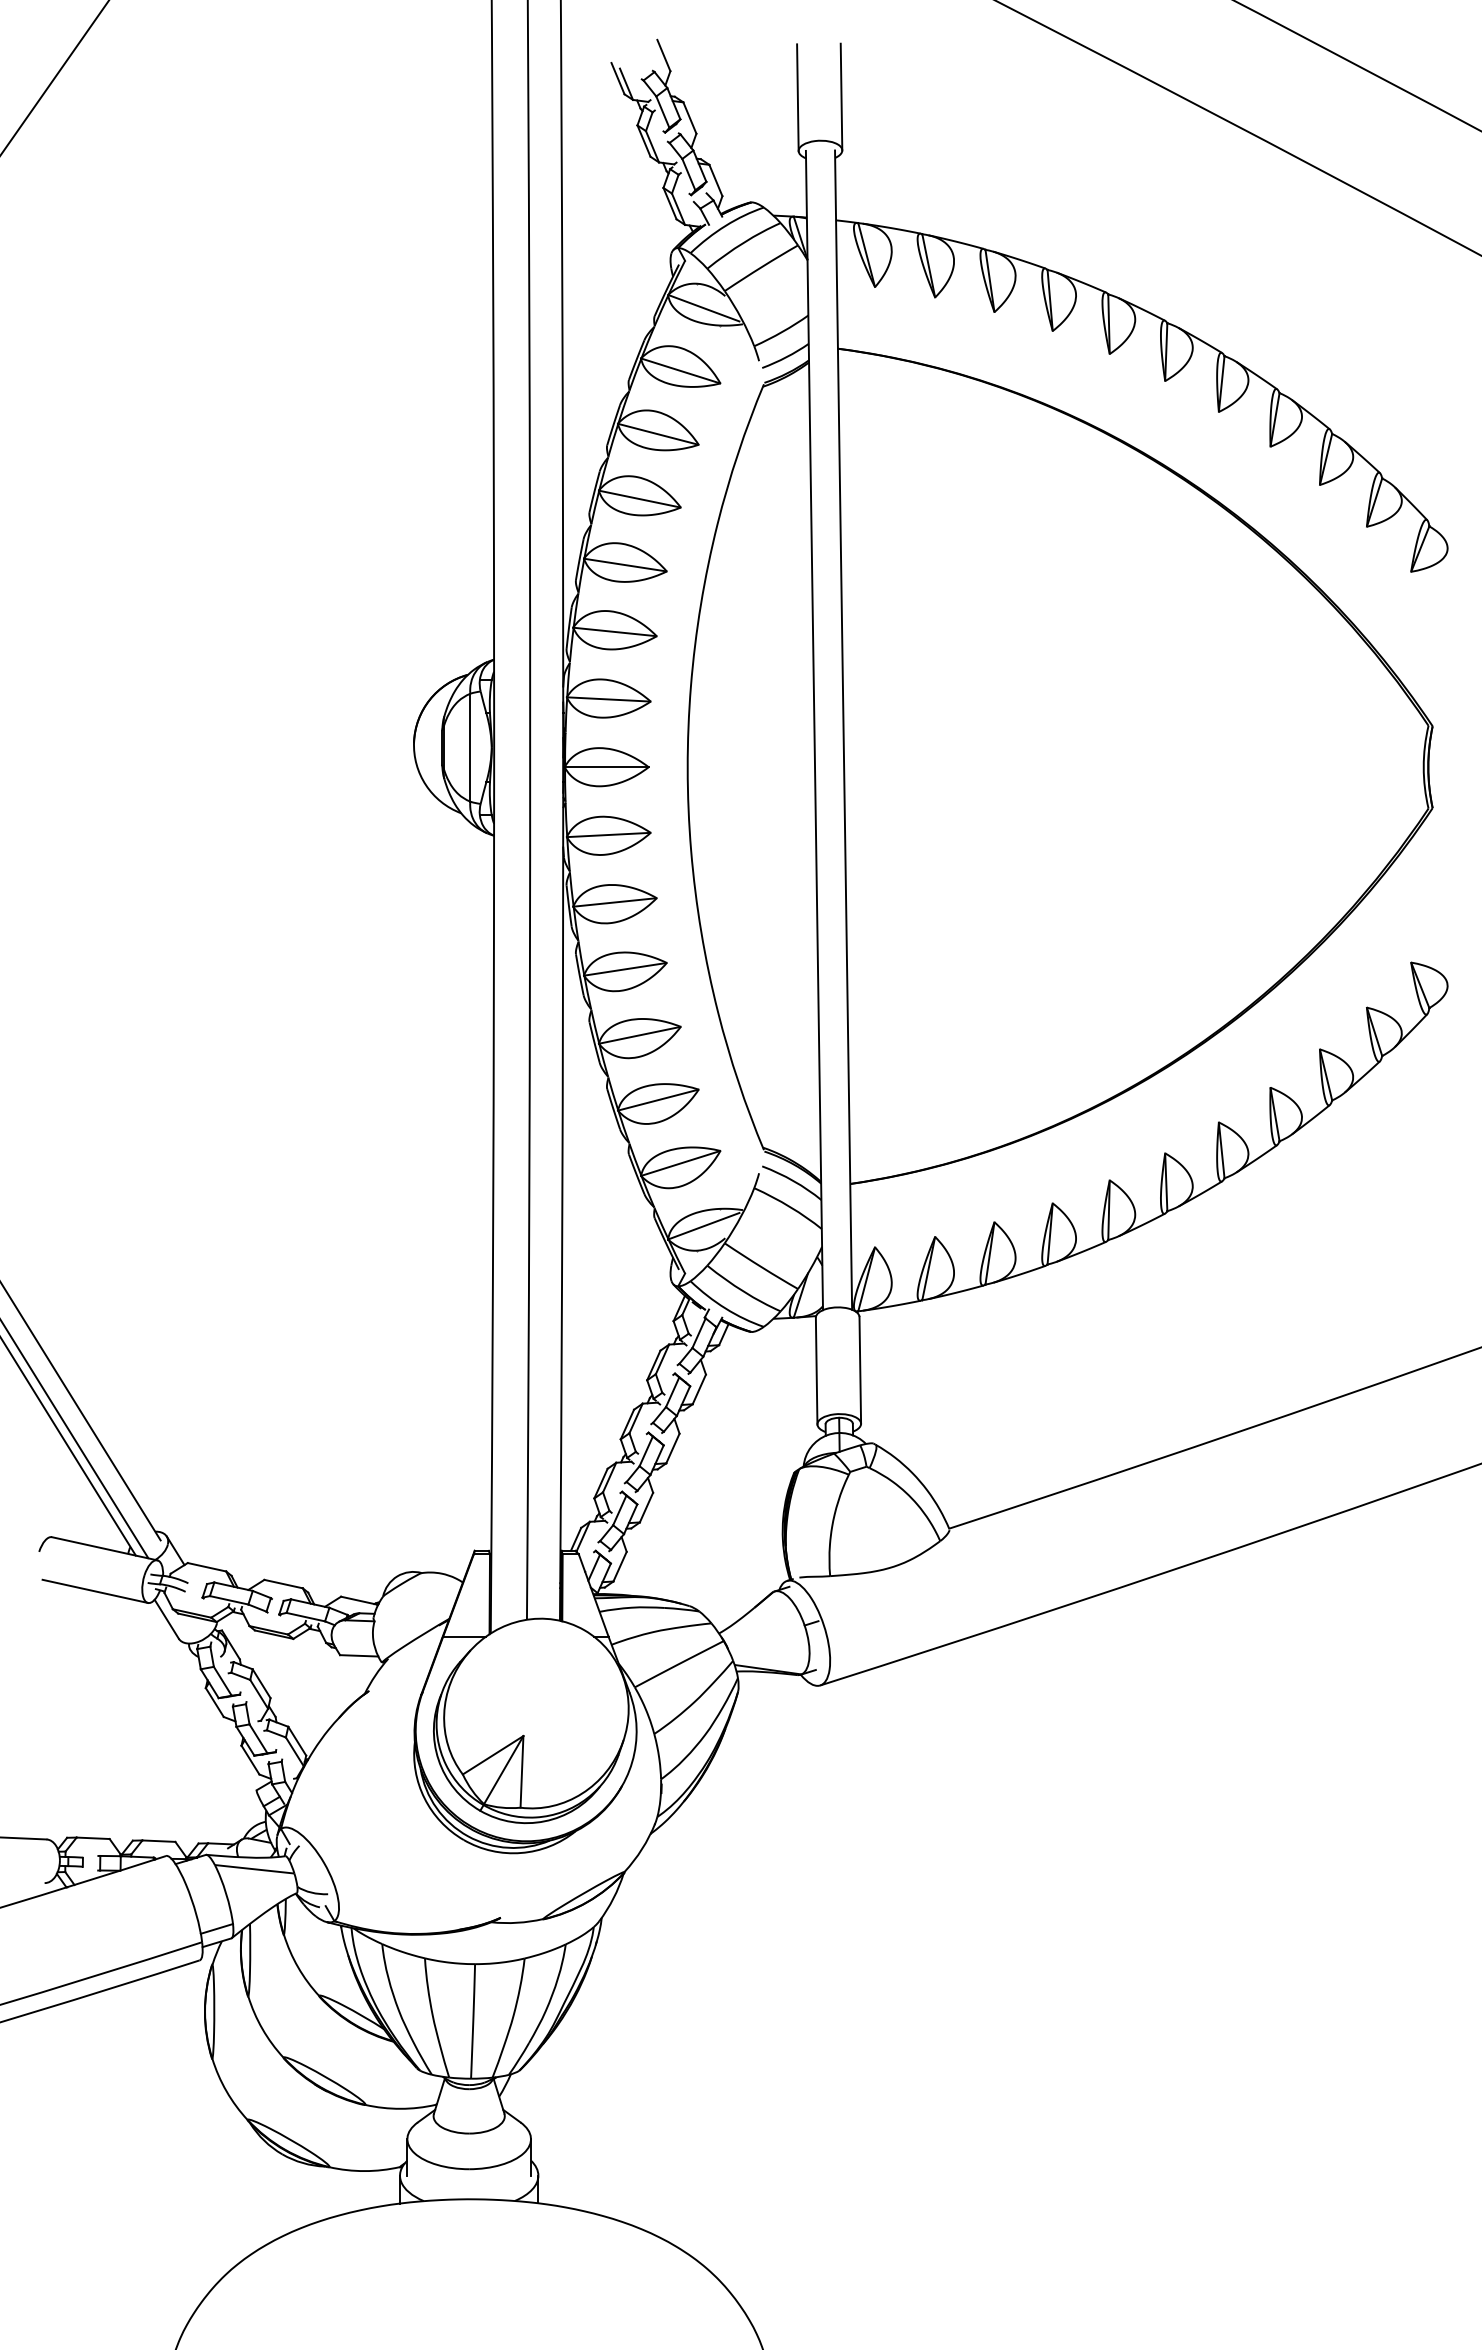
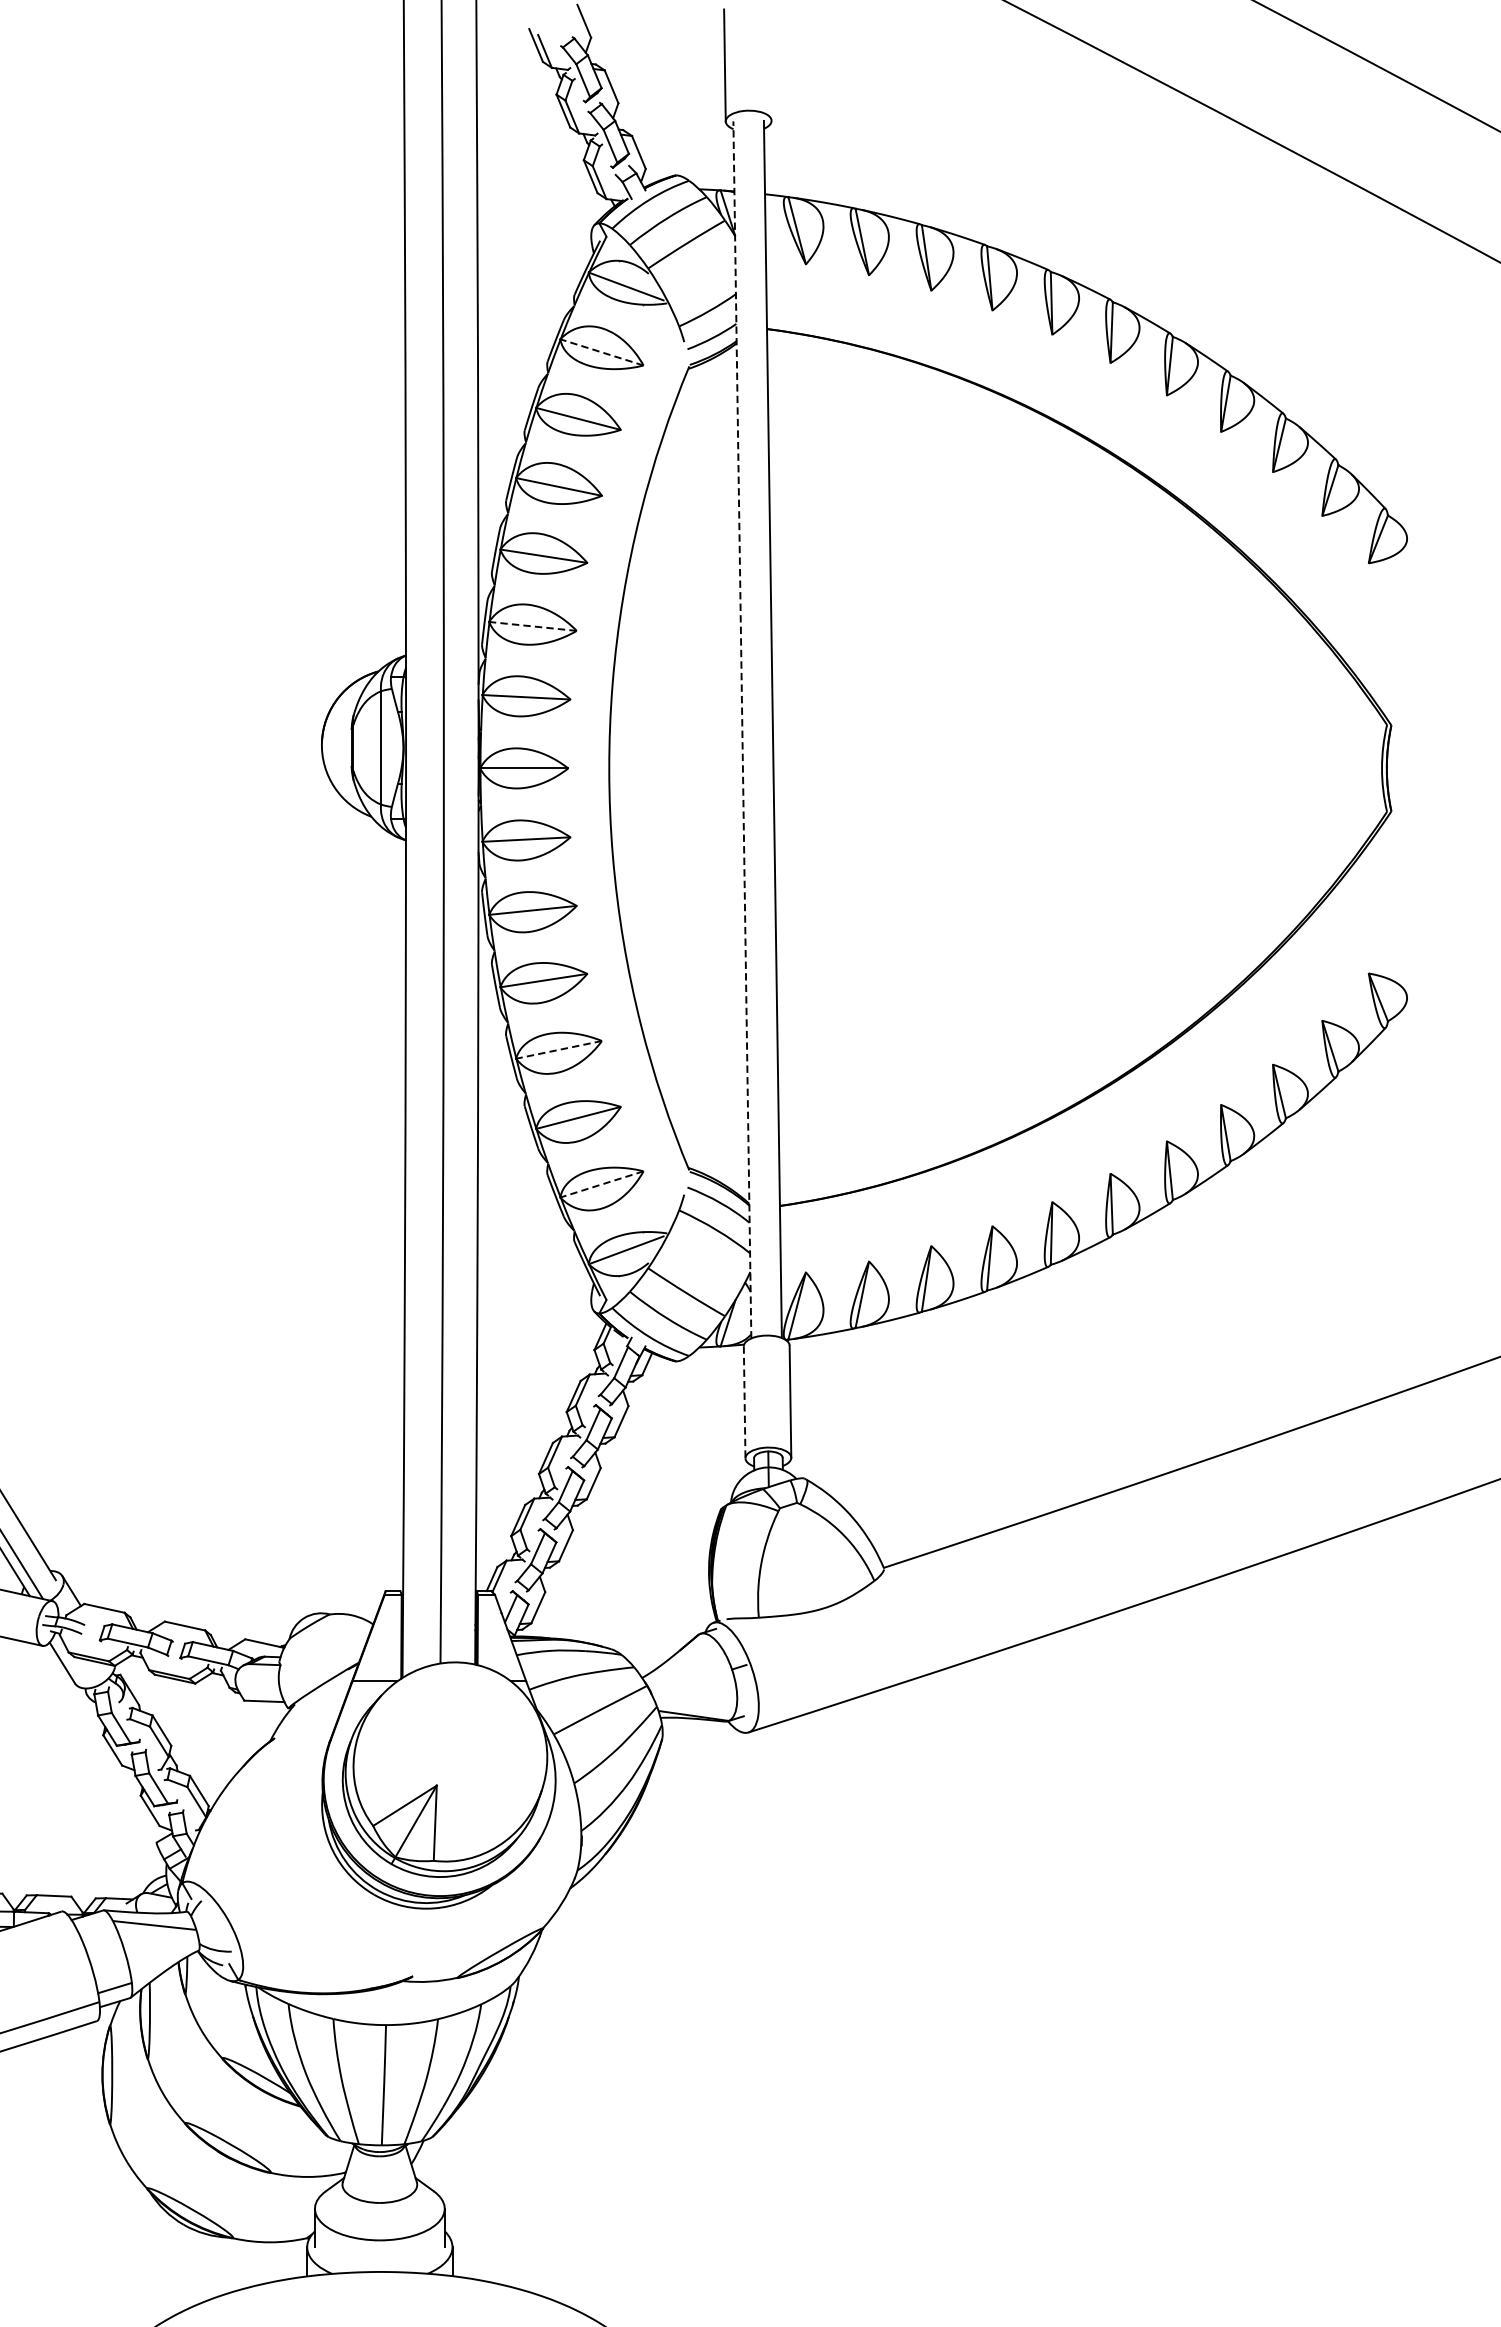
line: (841, 96) -> (770, 64), removed
line: (680, 370) -> (601, 351), solid -> dashed
line: (615, 631) -> (533, 625), solid -> dashed
line: (814, 730) -> (742, 729), solid -> dashed
line: (639, 1035) -> (558, 1050), solid -> dashed
line: (680, 1163) -> (601, 1184), solid -> dashed
line: (816, 1371) -> (744, 1402), solid -> dashed

